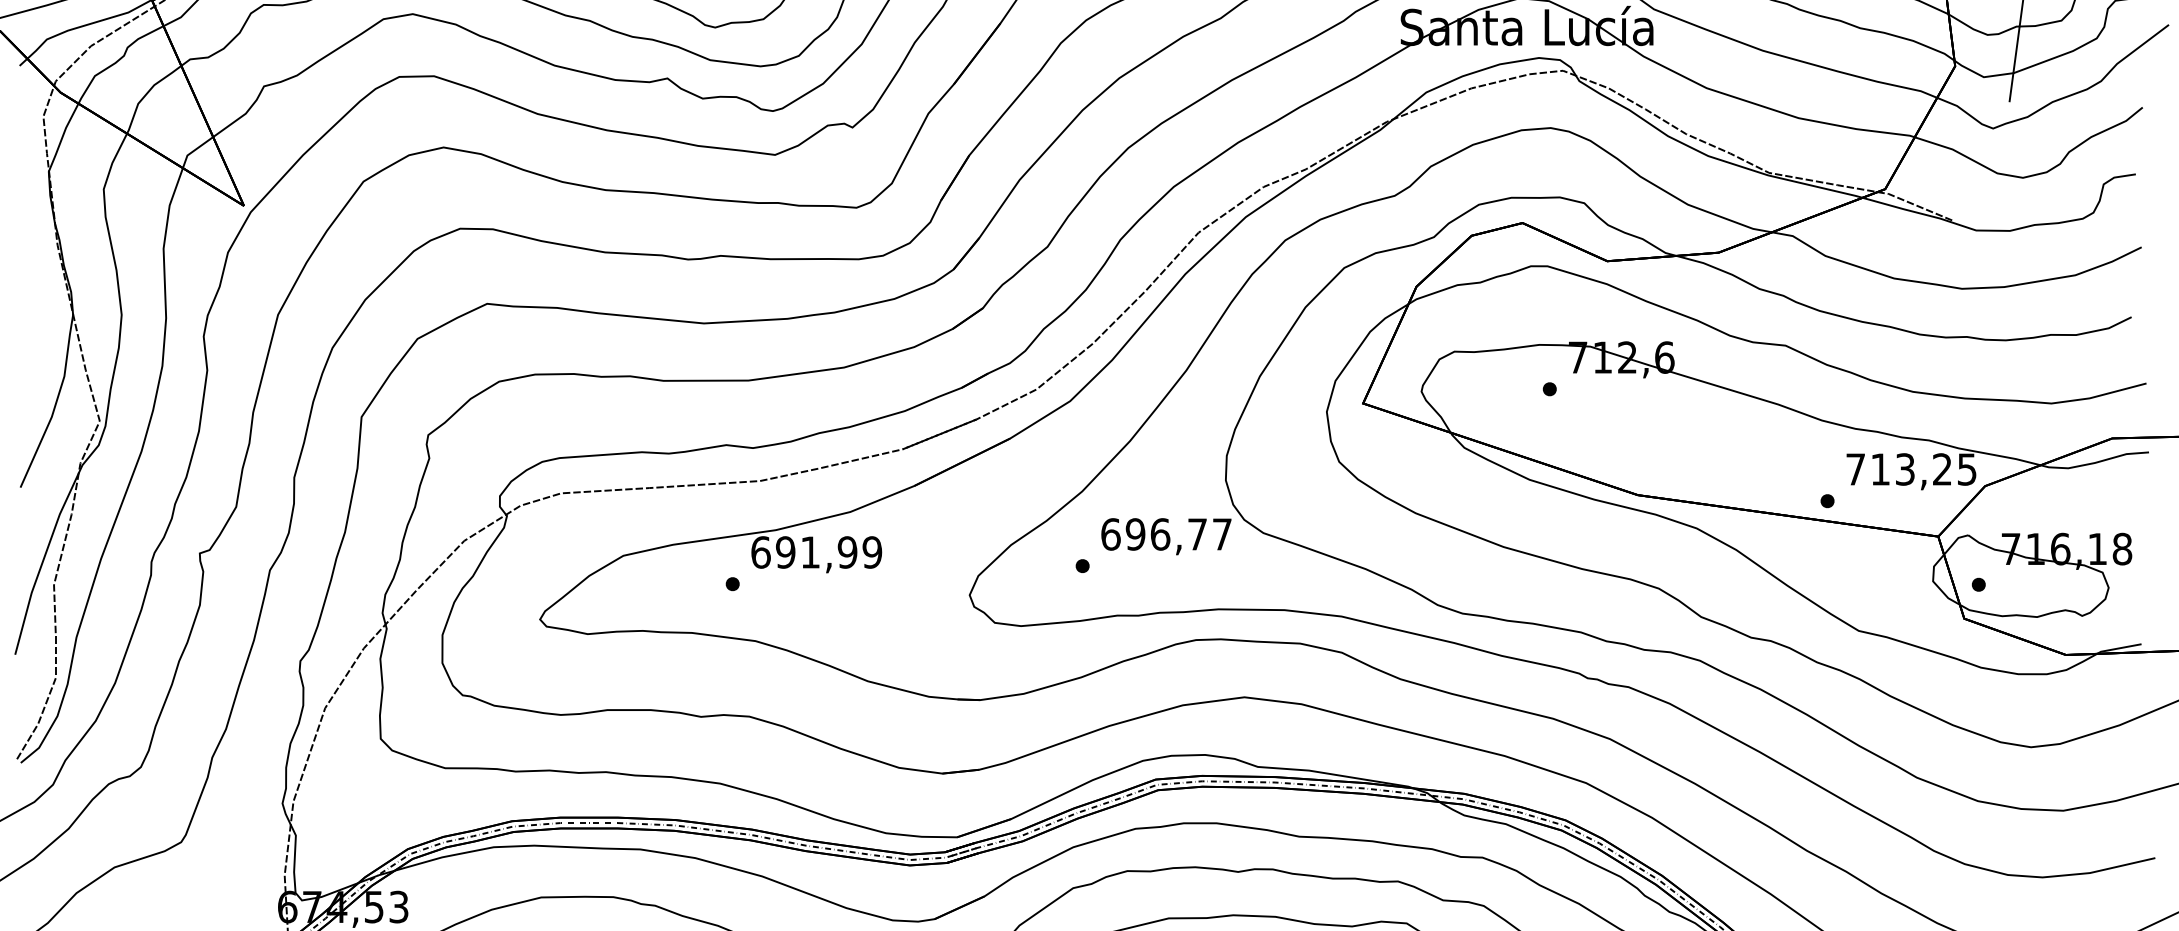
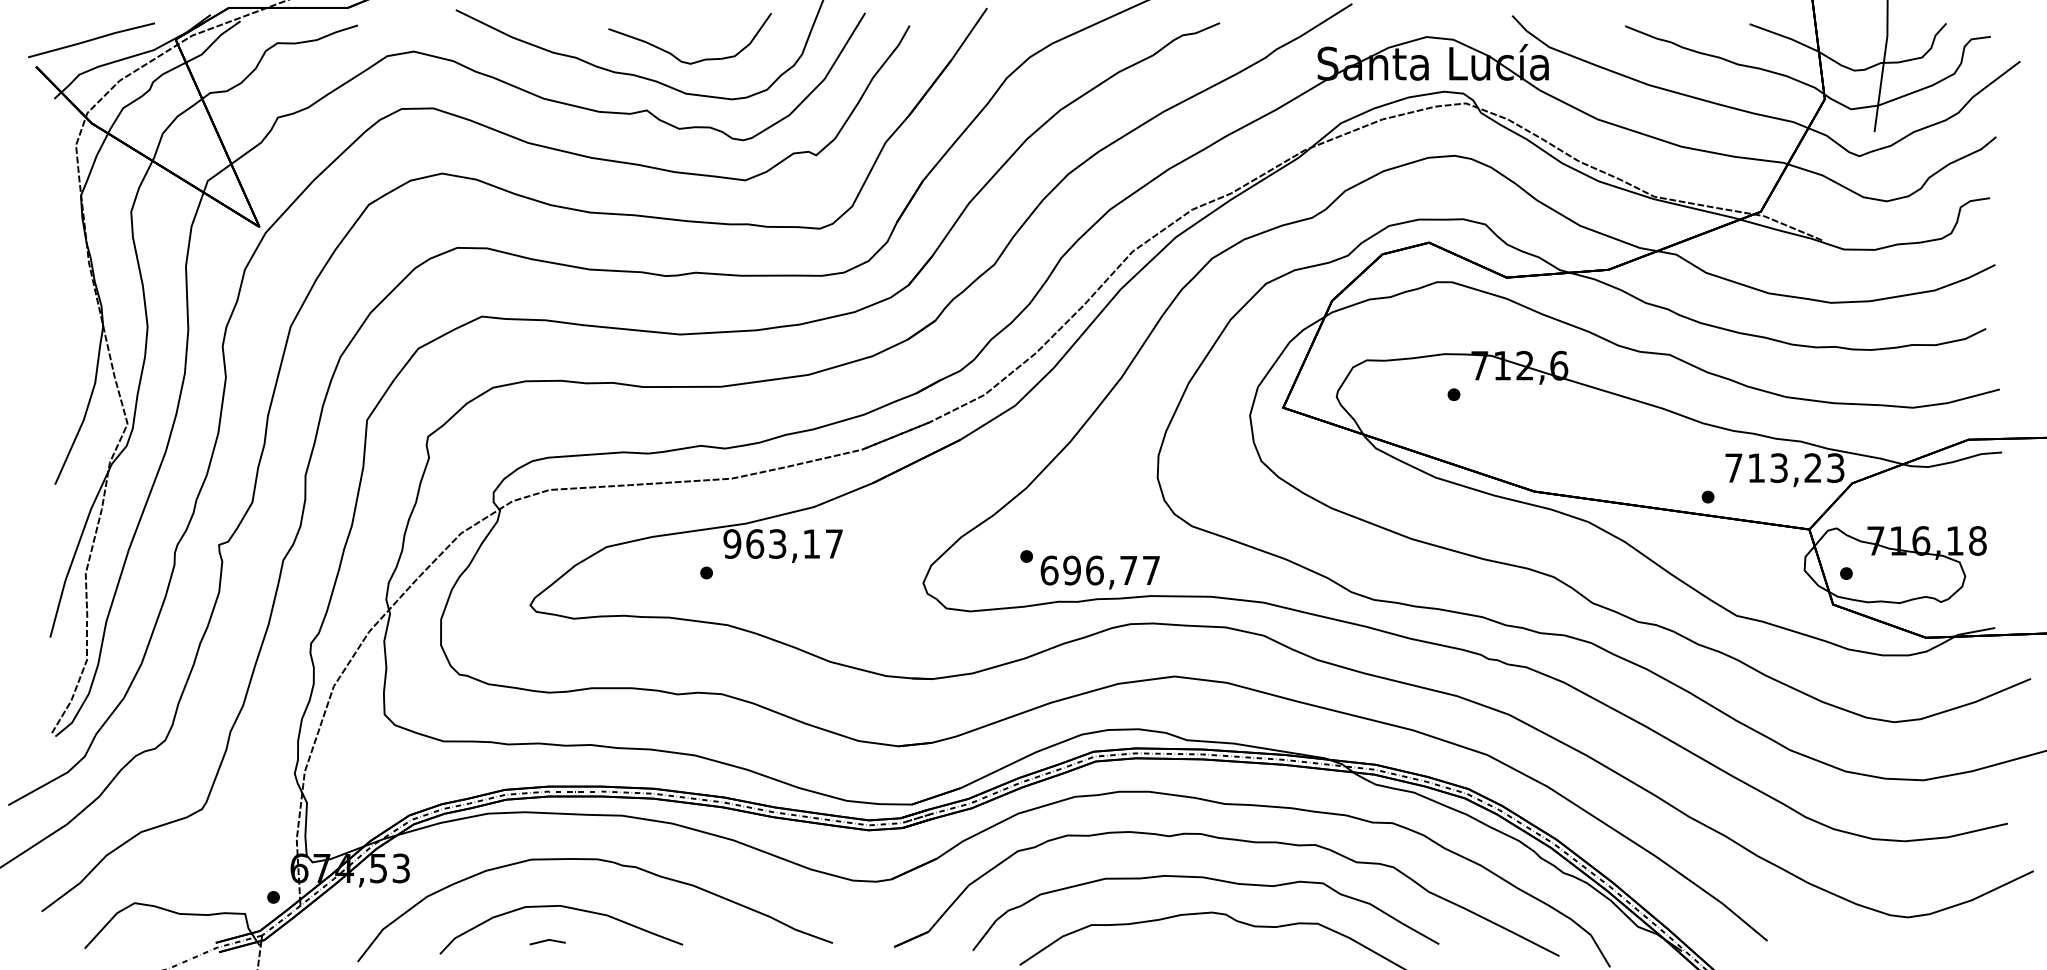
text: (1967, 468) -> (1836, 467), 713,25 -> 713,23
text: (1165, 536) -> (1099, 572), moved
text: (816, 551) -> (783, 543), 691,99 -> 963,17

